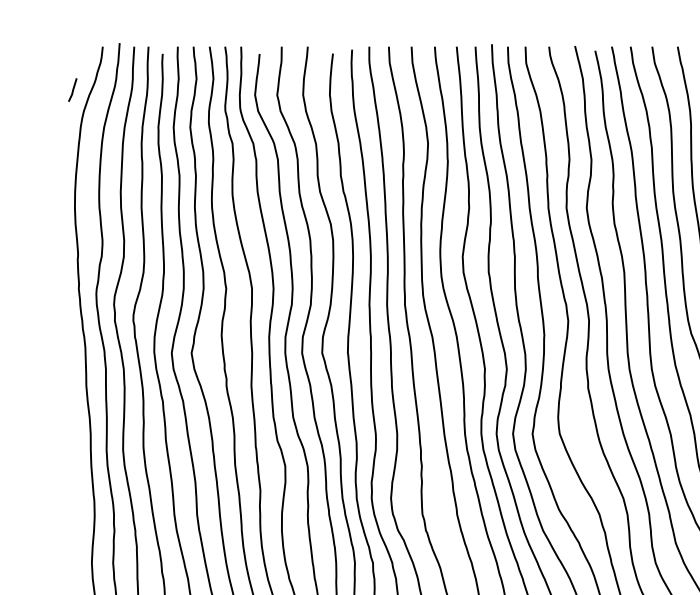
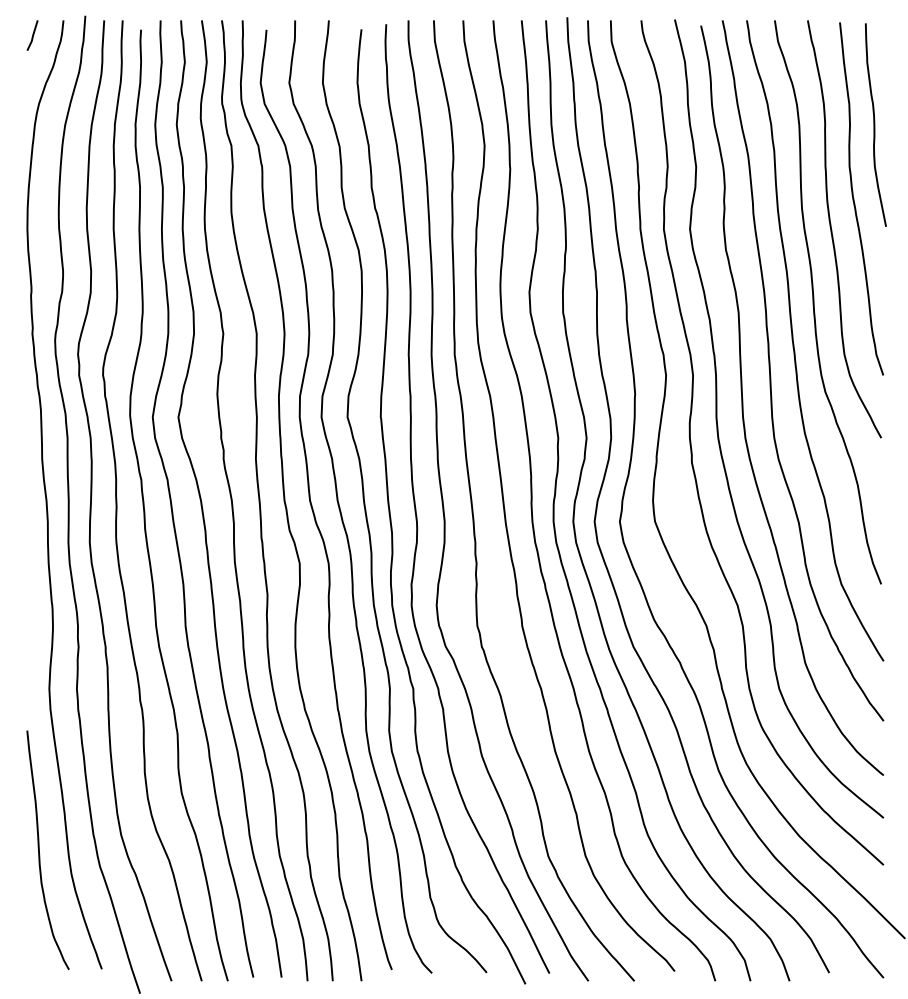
line: (72, 90) -> (32, 35), moved

